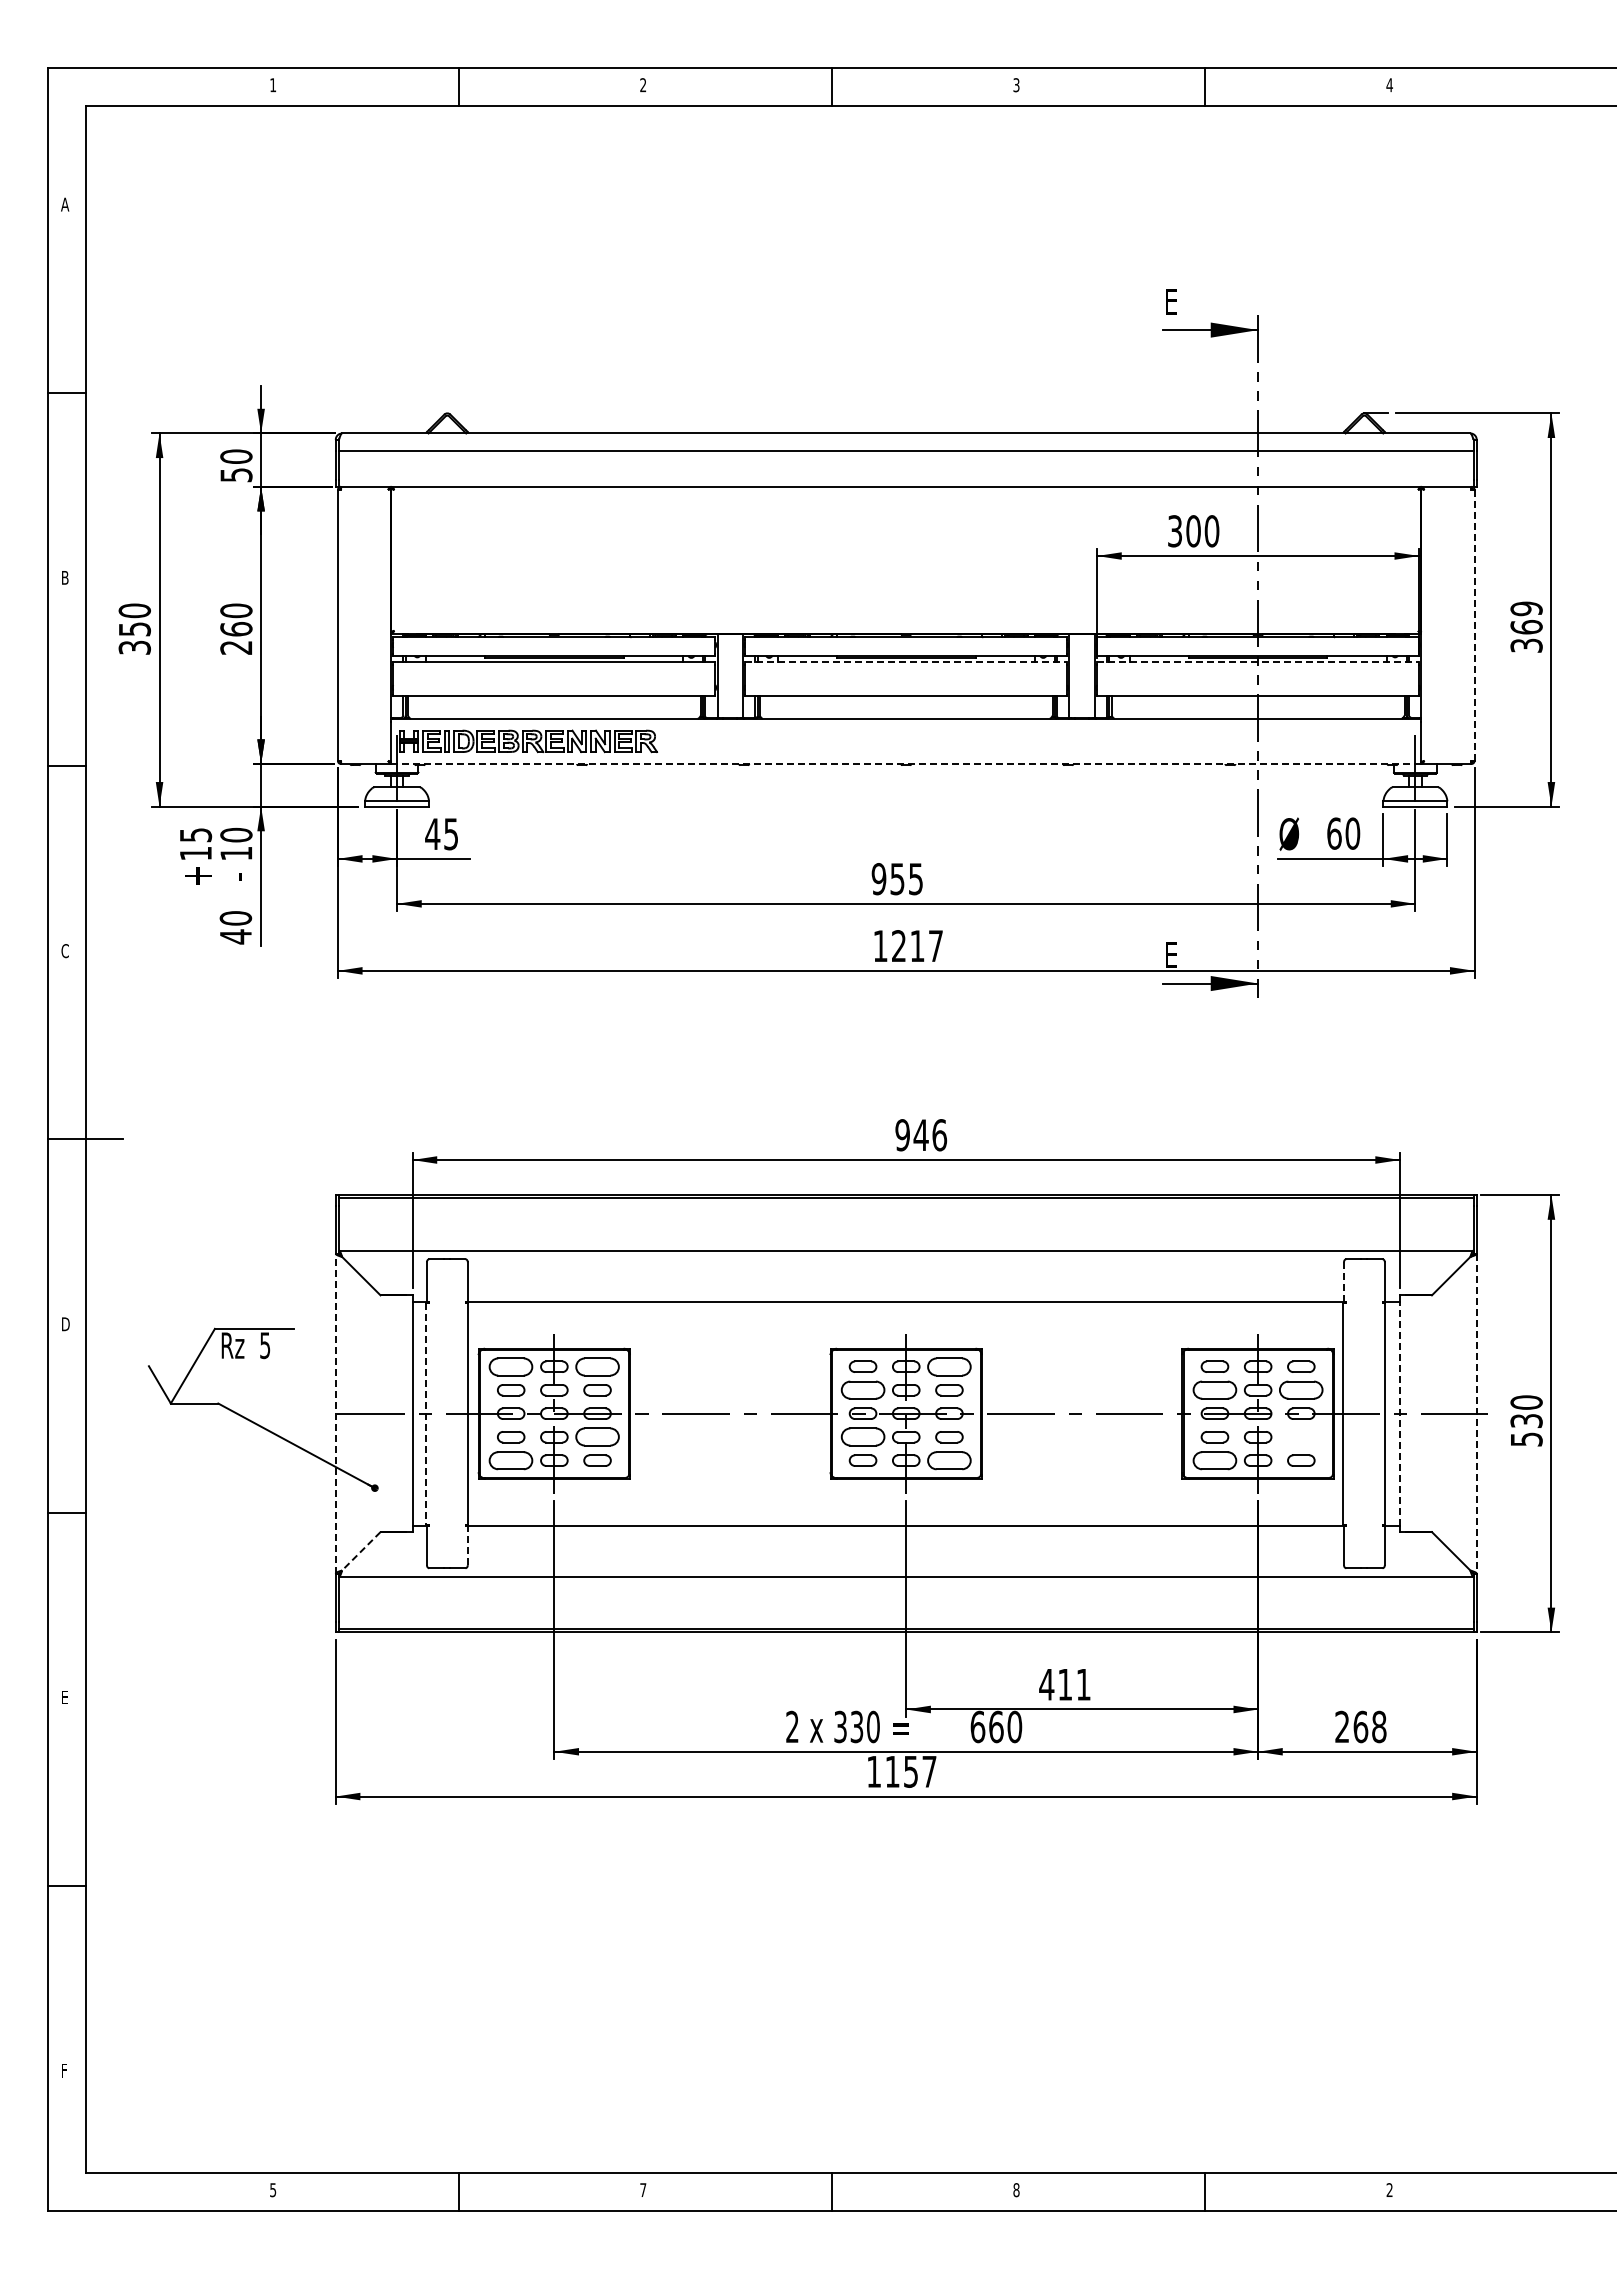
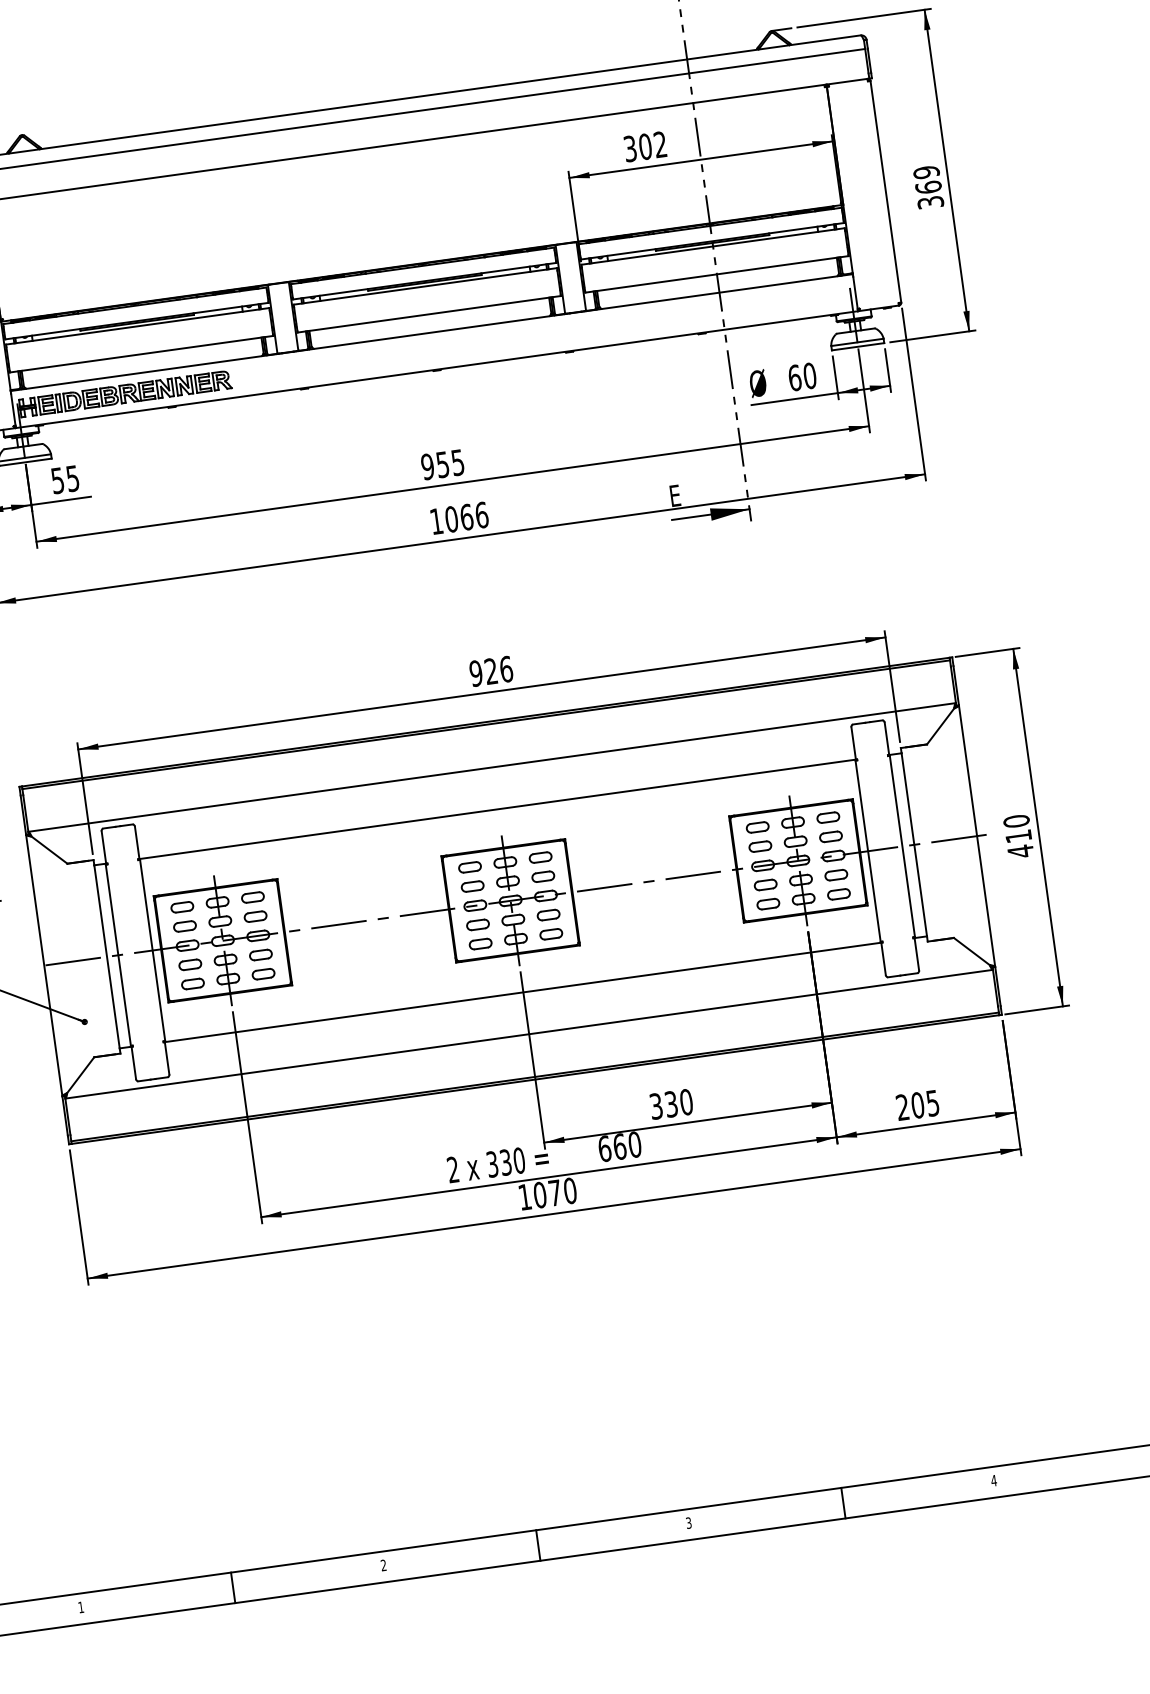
text: (1211, 531) -> (660, 144), 300 -> 302
line: (1474, 625) -> (885, 191), dashed -> solid
line: (906, 662) -> (425, 286), dashed -> solid
line: (1258, 662) -> (713, 246), dashed -> solid
line: (906, 764) -> (437, 370), dashed -> solid
text: (432, 834) -> (57, 481), 45 -> 55
text: (917, 946) -> (466, 517), 1217 -> 1066
text: (920, 1134) -> (490, 670), 946 -> 926
line: (1344, 1282) -> (854, 743), dashed -> solid
part: (511, 1366) -> (182, 907), size x0.62
part: (597, 1366) -> (252, 897), size x0.62
part: (949, 1366) -> (540, 857), size x0.62
part: (862, 1390) -> (472, 886), size x0.62
part: (1214, 1390) -> (760, 846), size x0.62
part: (1301, 1390) -> (831, 837), size x0.62
line: (335, 1413) -> (44, 965), dashed -> solid
line: (426, 1413) -> (118, 955), dashed -> solid
line: (1399, 1413) -> (913, 844), dashed -> solid
line: (1476, 1413) -> (976, 835), dashed -> solid
text: (1526, 1430) -> (1019, 844), 530 -> 410
part: (597, 1437) -> (260, 955), size x0.62
part: (862, 1437) -> (477, 925), size x0.62
part: (1301, 1437) -> (836, 875), added
part: (511, 1460) -> (193, 983), size x0.62
part: (949, 1460) -> (551, 934), size x0.62
part: (1214, 1460) -> (767, 904), size x0.62
line: (467, 1545) -> (166, 1058), dashed -> solid
line: (361, 1551) -> (80, 1075), dashed -> solid
text: (1064, 1684) -> (670, 1104), 411 -> 330
text: (1369, 1726) -> (924, 1103), 268 -> 205
text: (910, 1771) -> (554, 1192), 1157 -> 1070
text: (643, 2189) -> (383, 1564), 7 -> 2
text: (1389, 2189) -> (993, 1480), 2 -> 4
text: (273, 2190) -> (81, 1607), 5 -> 1
text: (1016, 2190) -> (688, 1523), 8 -> 3

